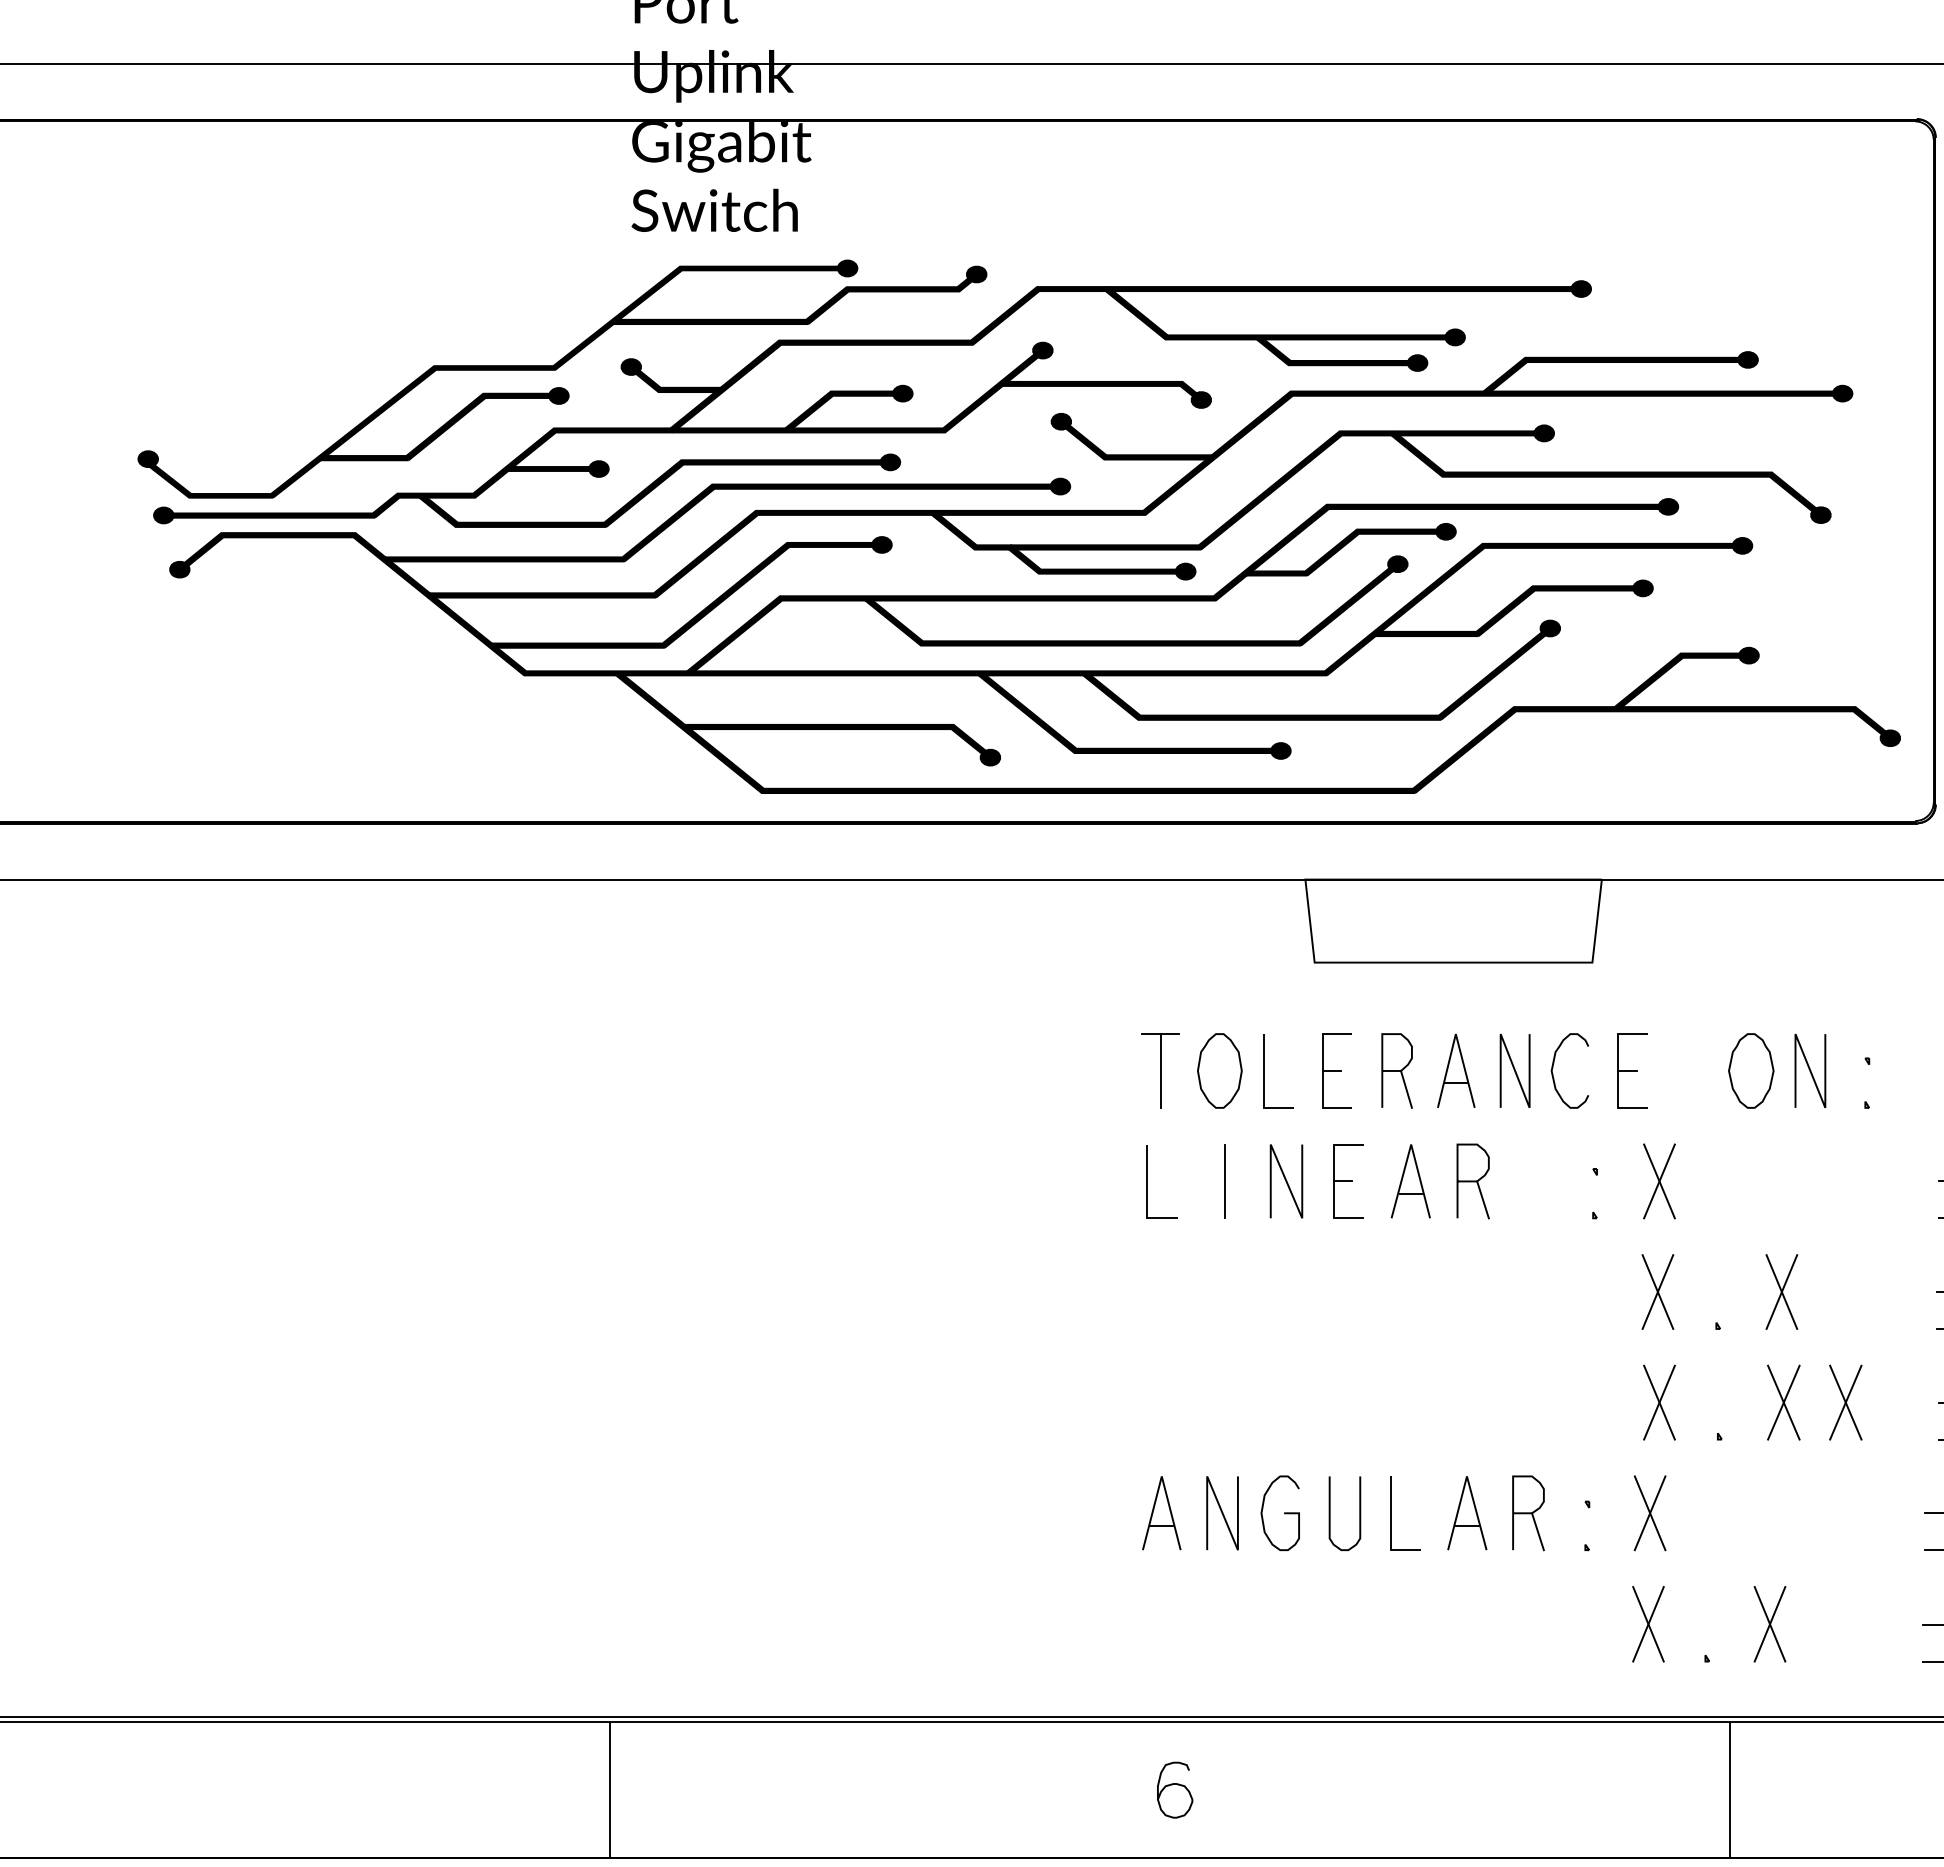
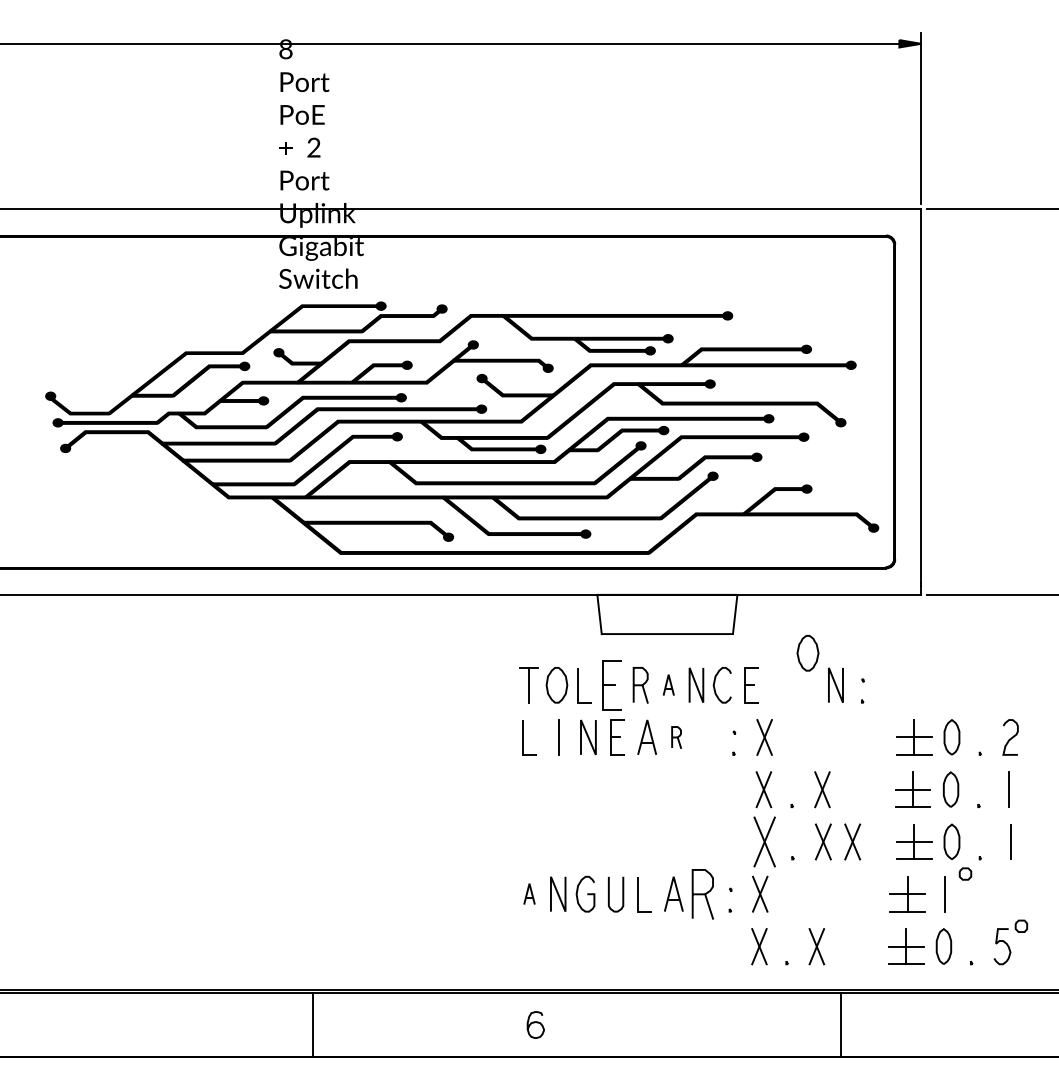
part: (1455, 1069) -> (668, 684), size x0.6
part: (1337, 1071) -> (612, 685), size x1.4
part: (1750, 1071) -> (807, 653), moved
part: (1472, 1181) -> (676, 737), size x0.6
part: (1659, 1401) -> (764, 841), size x1.4
part: (1161, 1511) -> (529, 893), size x0.6
part: (1527, 1511) -> (702, 893), size x1.4
line: (609, 1789) -> (312, 1024), moved
line: (1731, 1789) -> (841, 1024), moved

